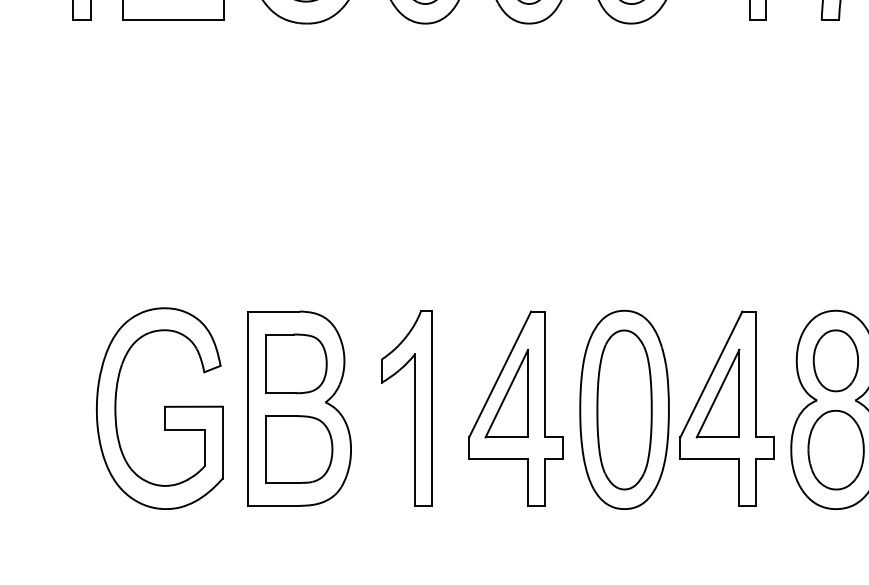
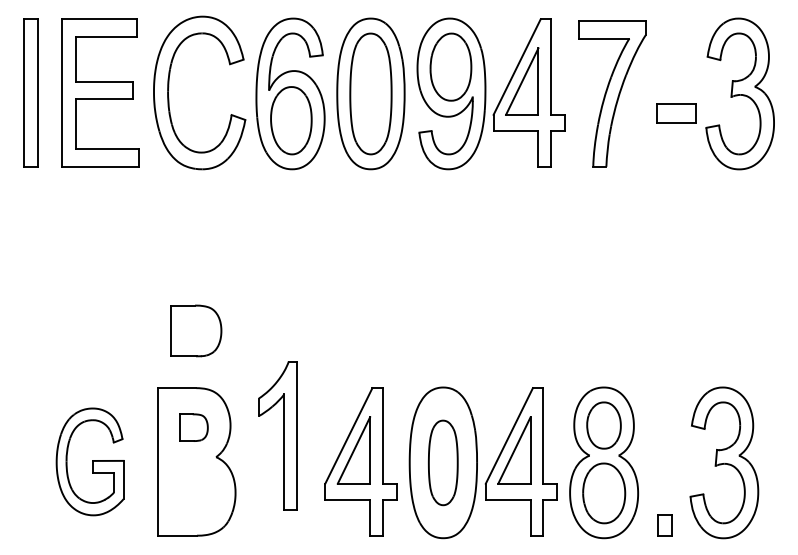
part: (295, 363) -> (193, 427), size x0.6
part: (158, 408) -> (89, 461), size x0.7
part: (406, 408) -> (277, 435), moved
part: (623, 409) -> (442, 462), size x0.7
part: (299, 448) -> (196, 330), moved

